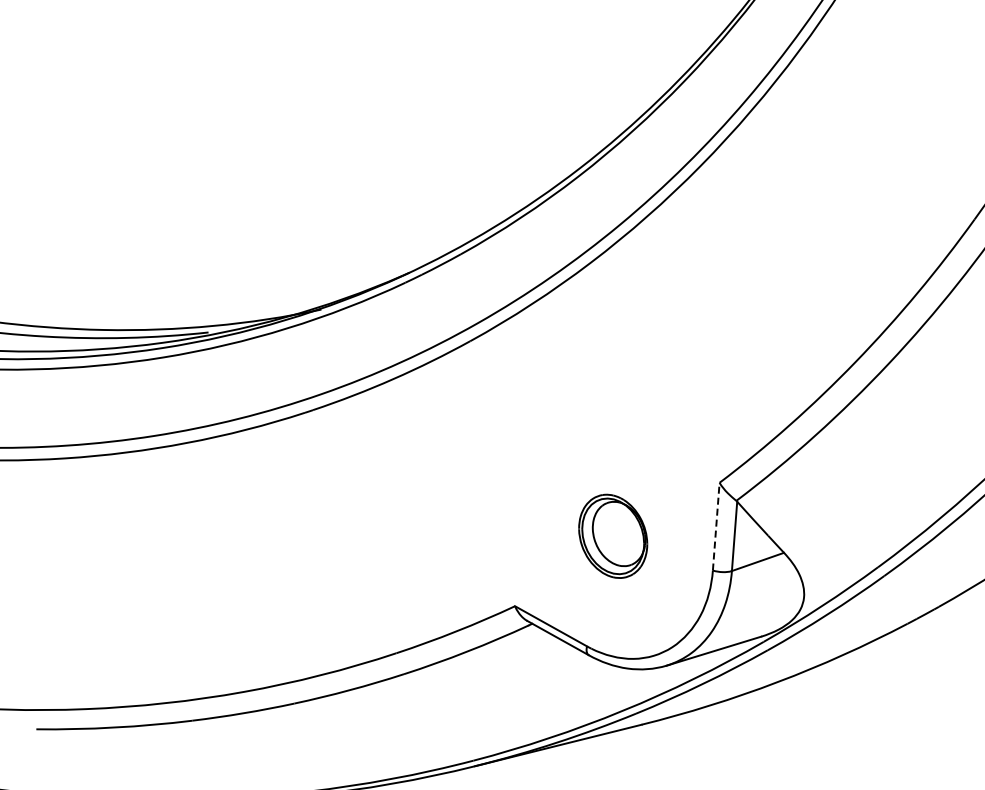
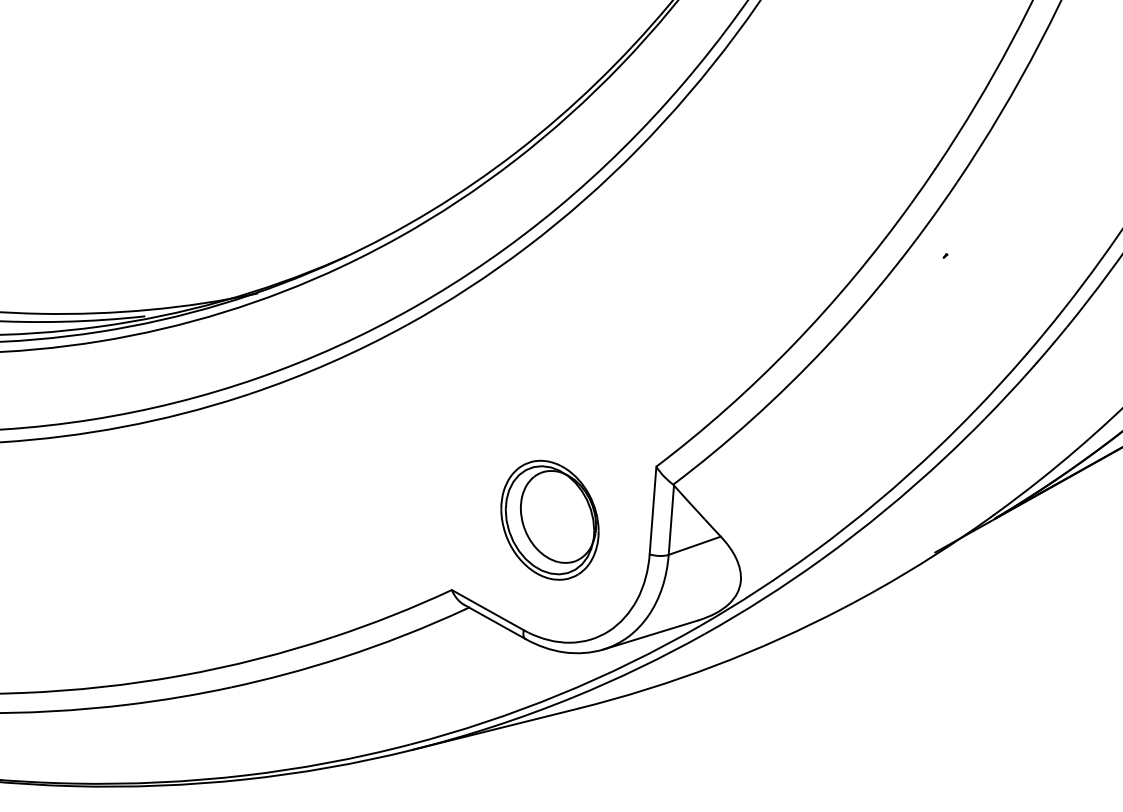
line: (716, 526) -> (653, 510), dashed -> solid
part: (612, 535) -> (549, 519), size x1.43

